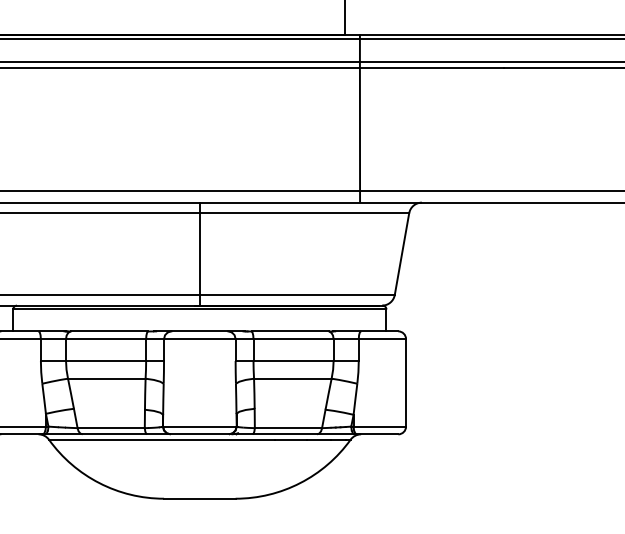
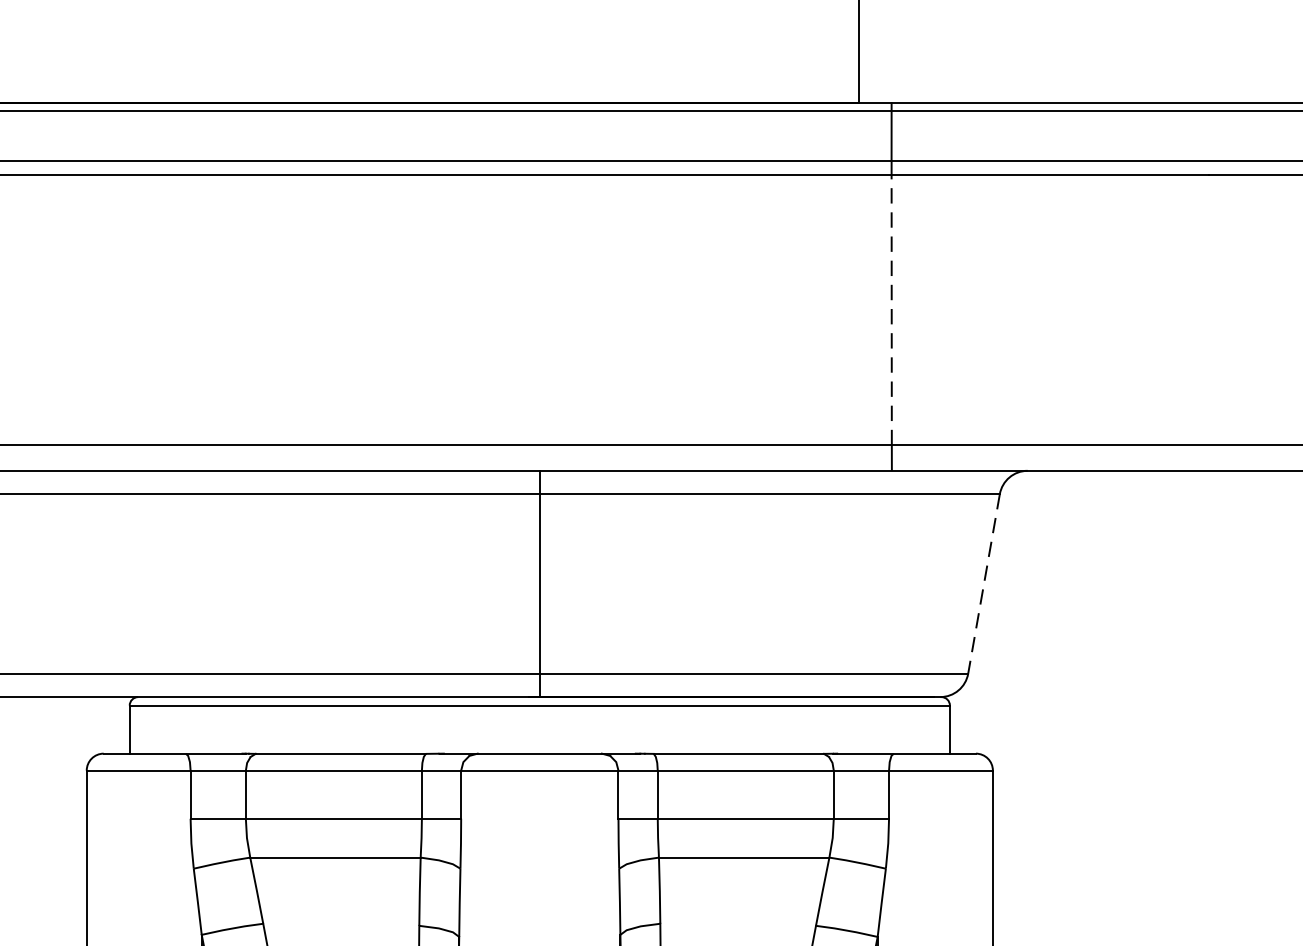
line: (359, 129) -> (890, 310), solid -> dashed
line: (401, 254) -> (982, 584), solid -> dashed

